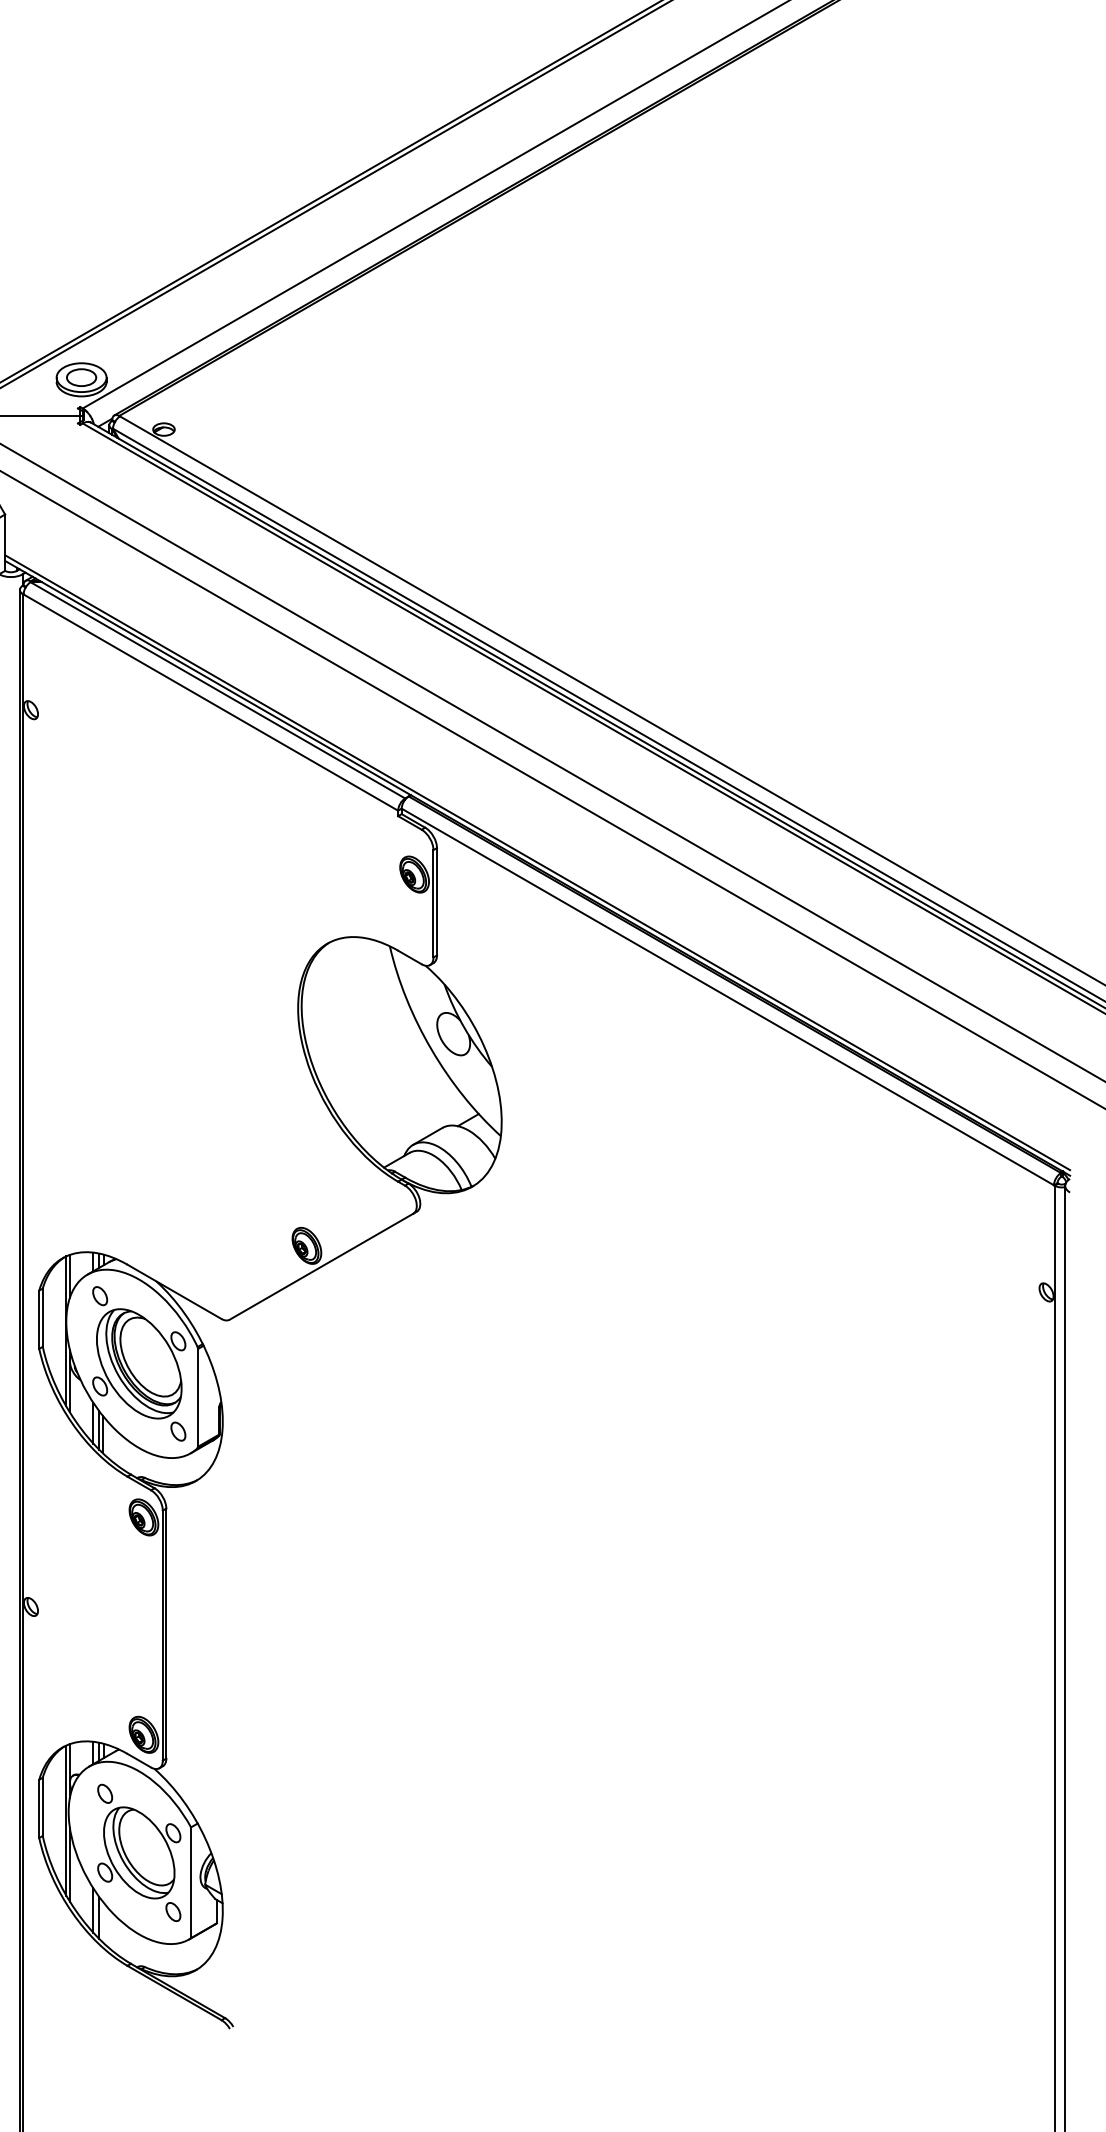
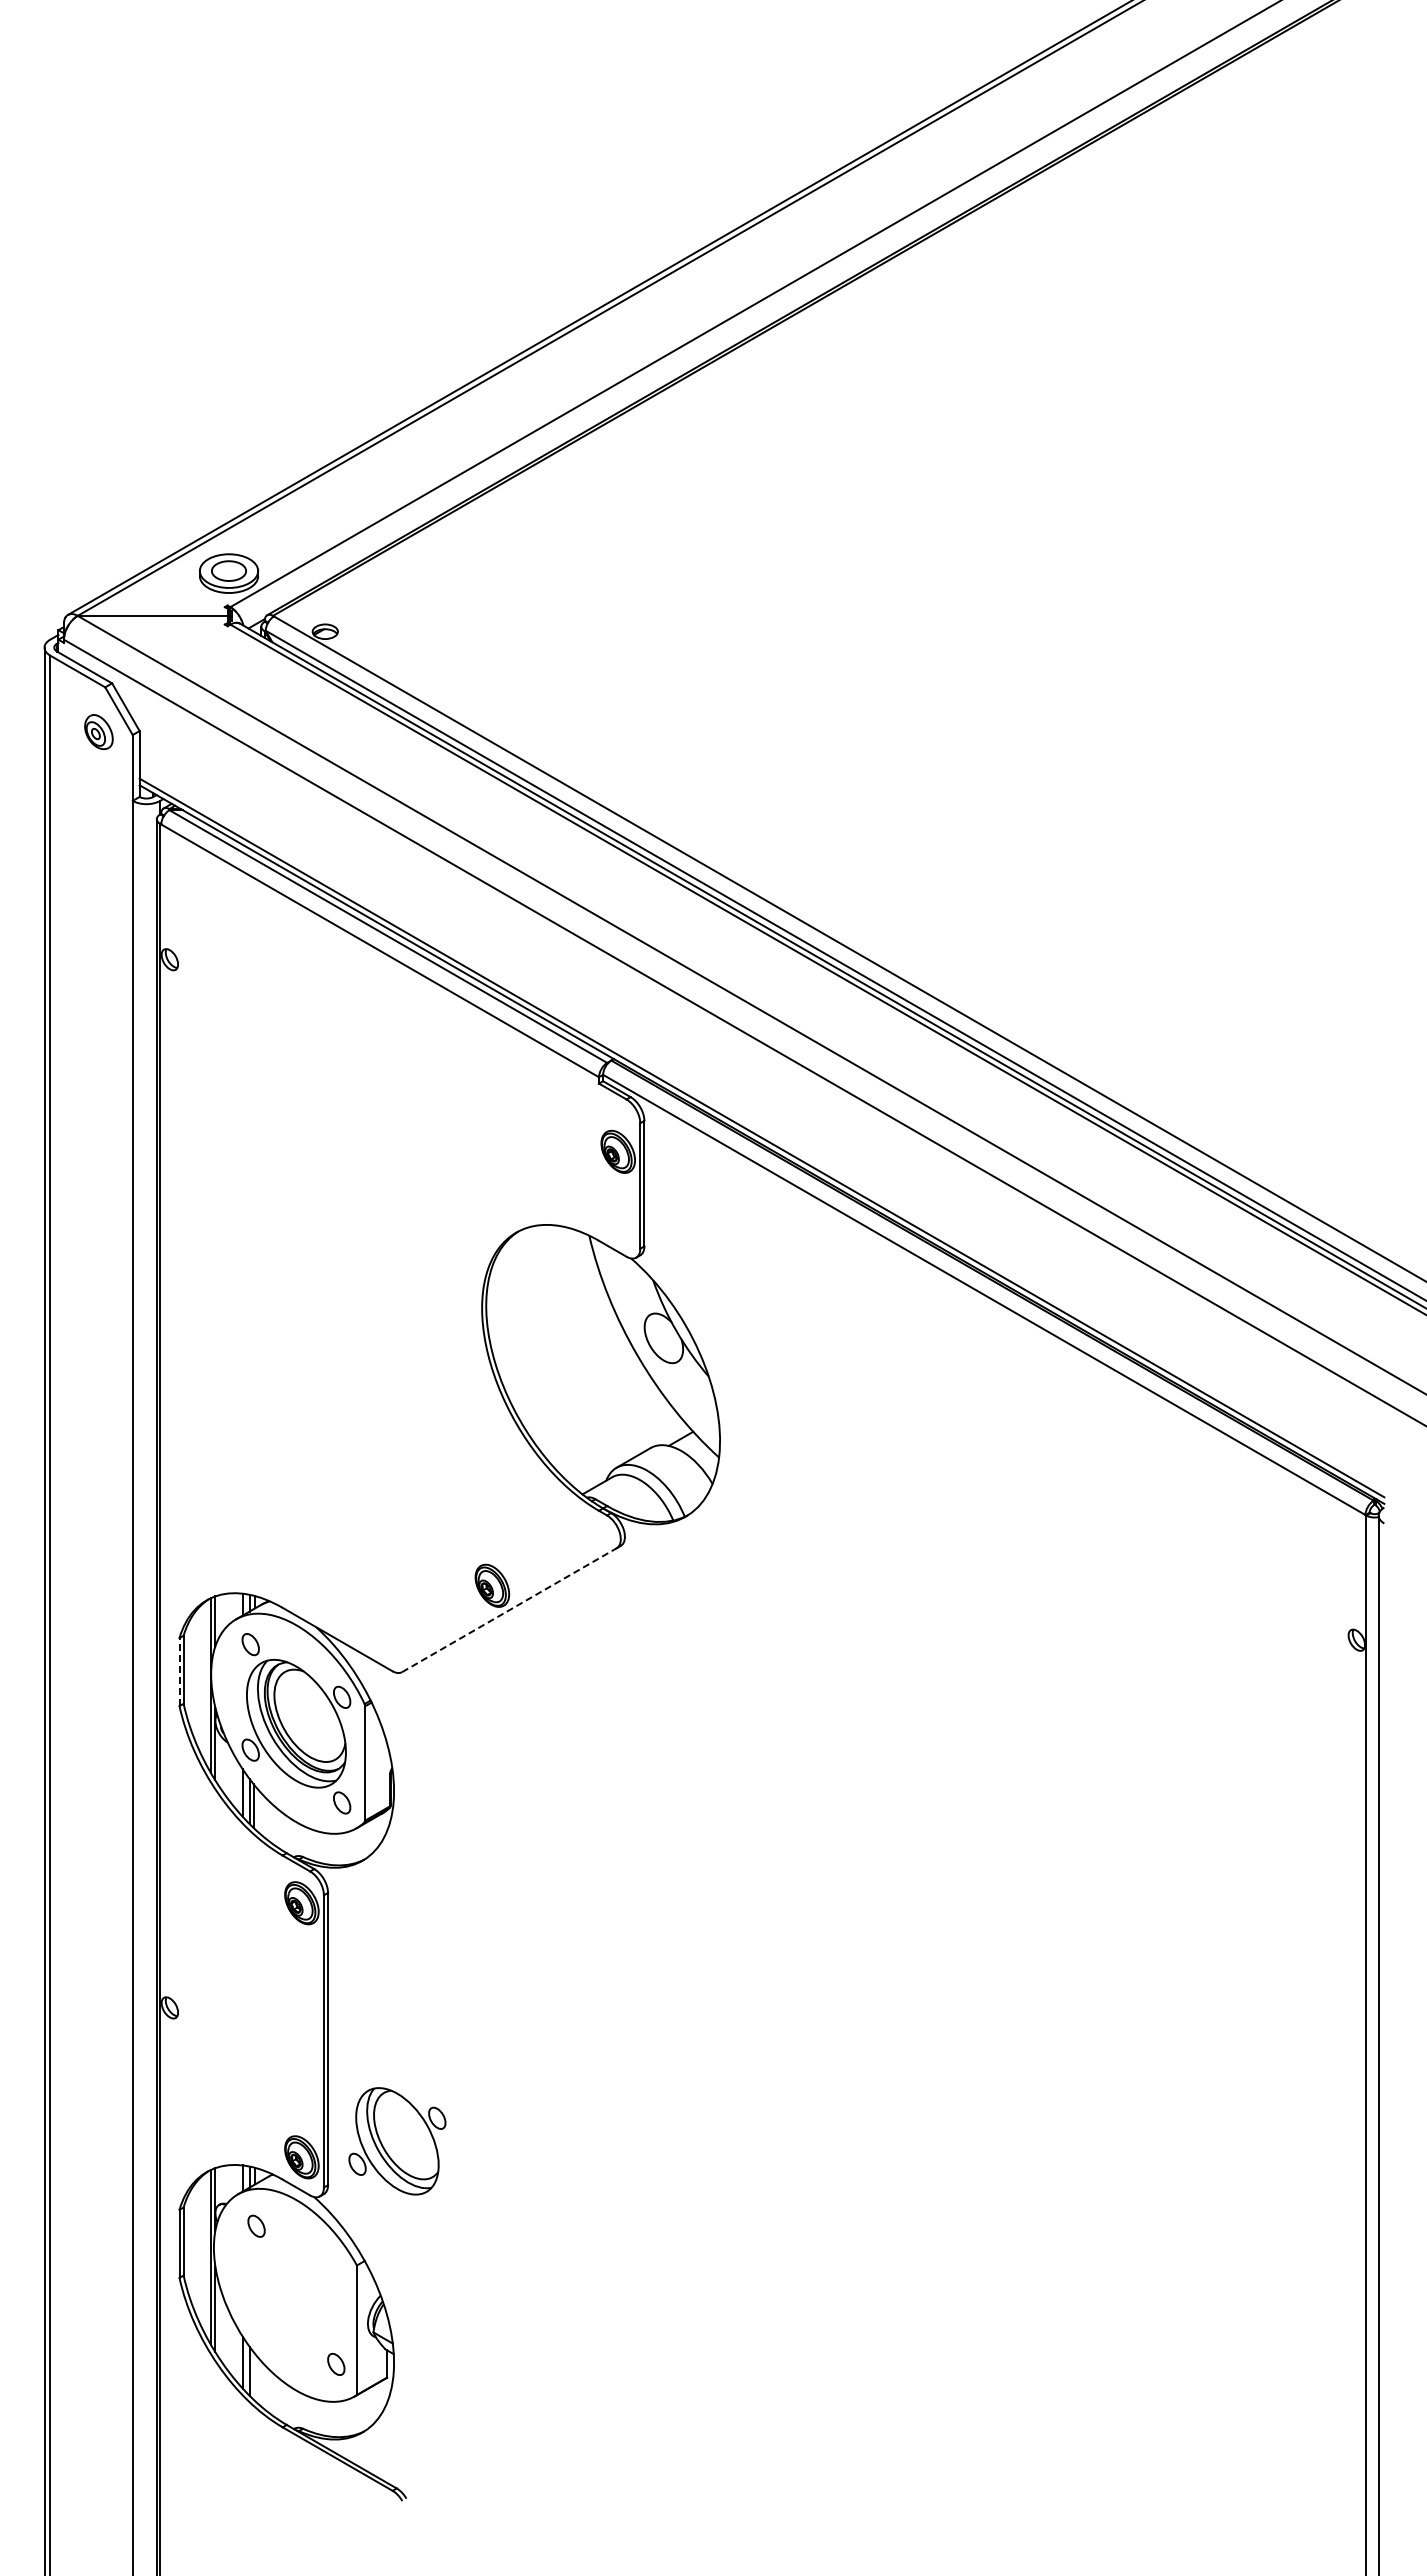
line: (321, 1266) -> (509, 1610), solid -> dashed
line: (39, 1319) -> (179, 1671), solid -> dashed
part: (139, 1853) -> (397, 2141), moved

